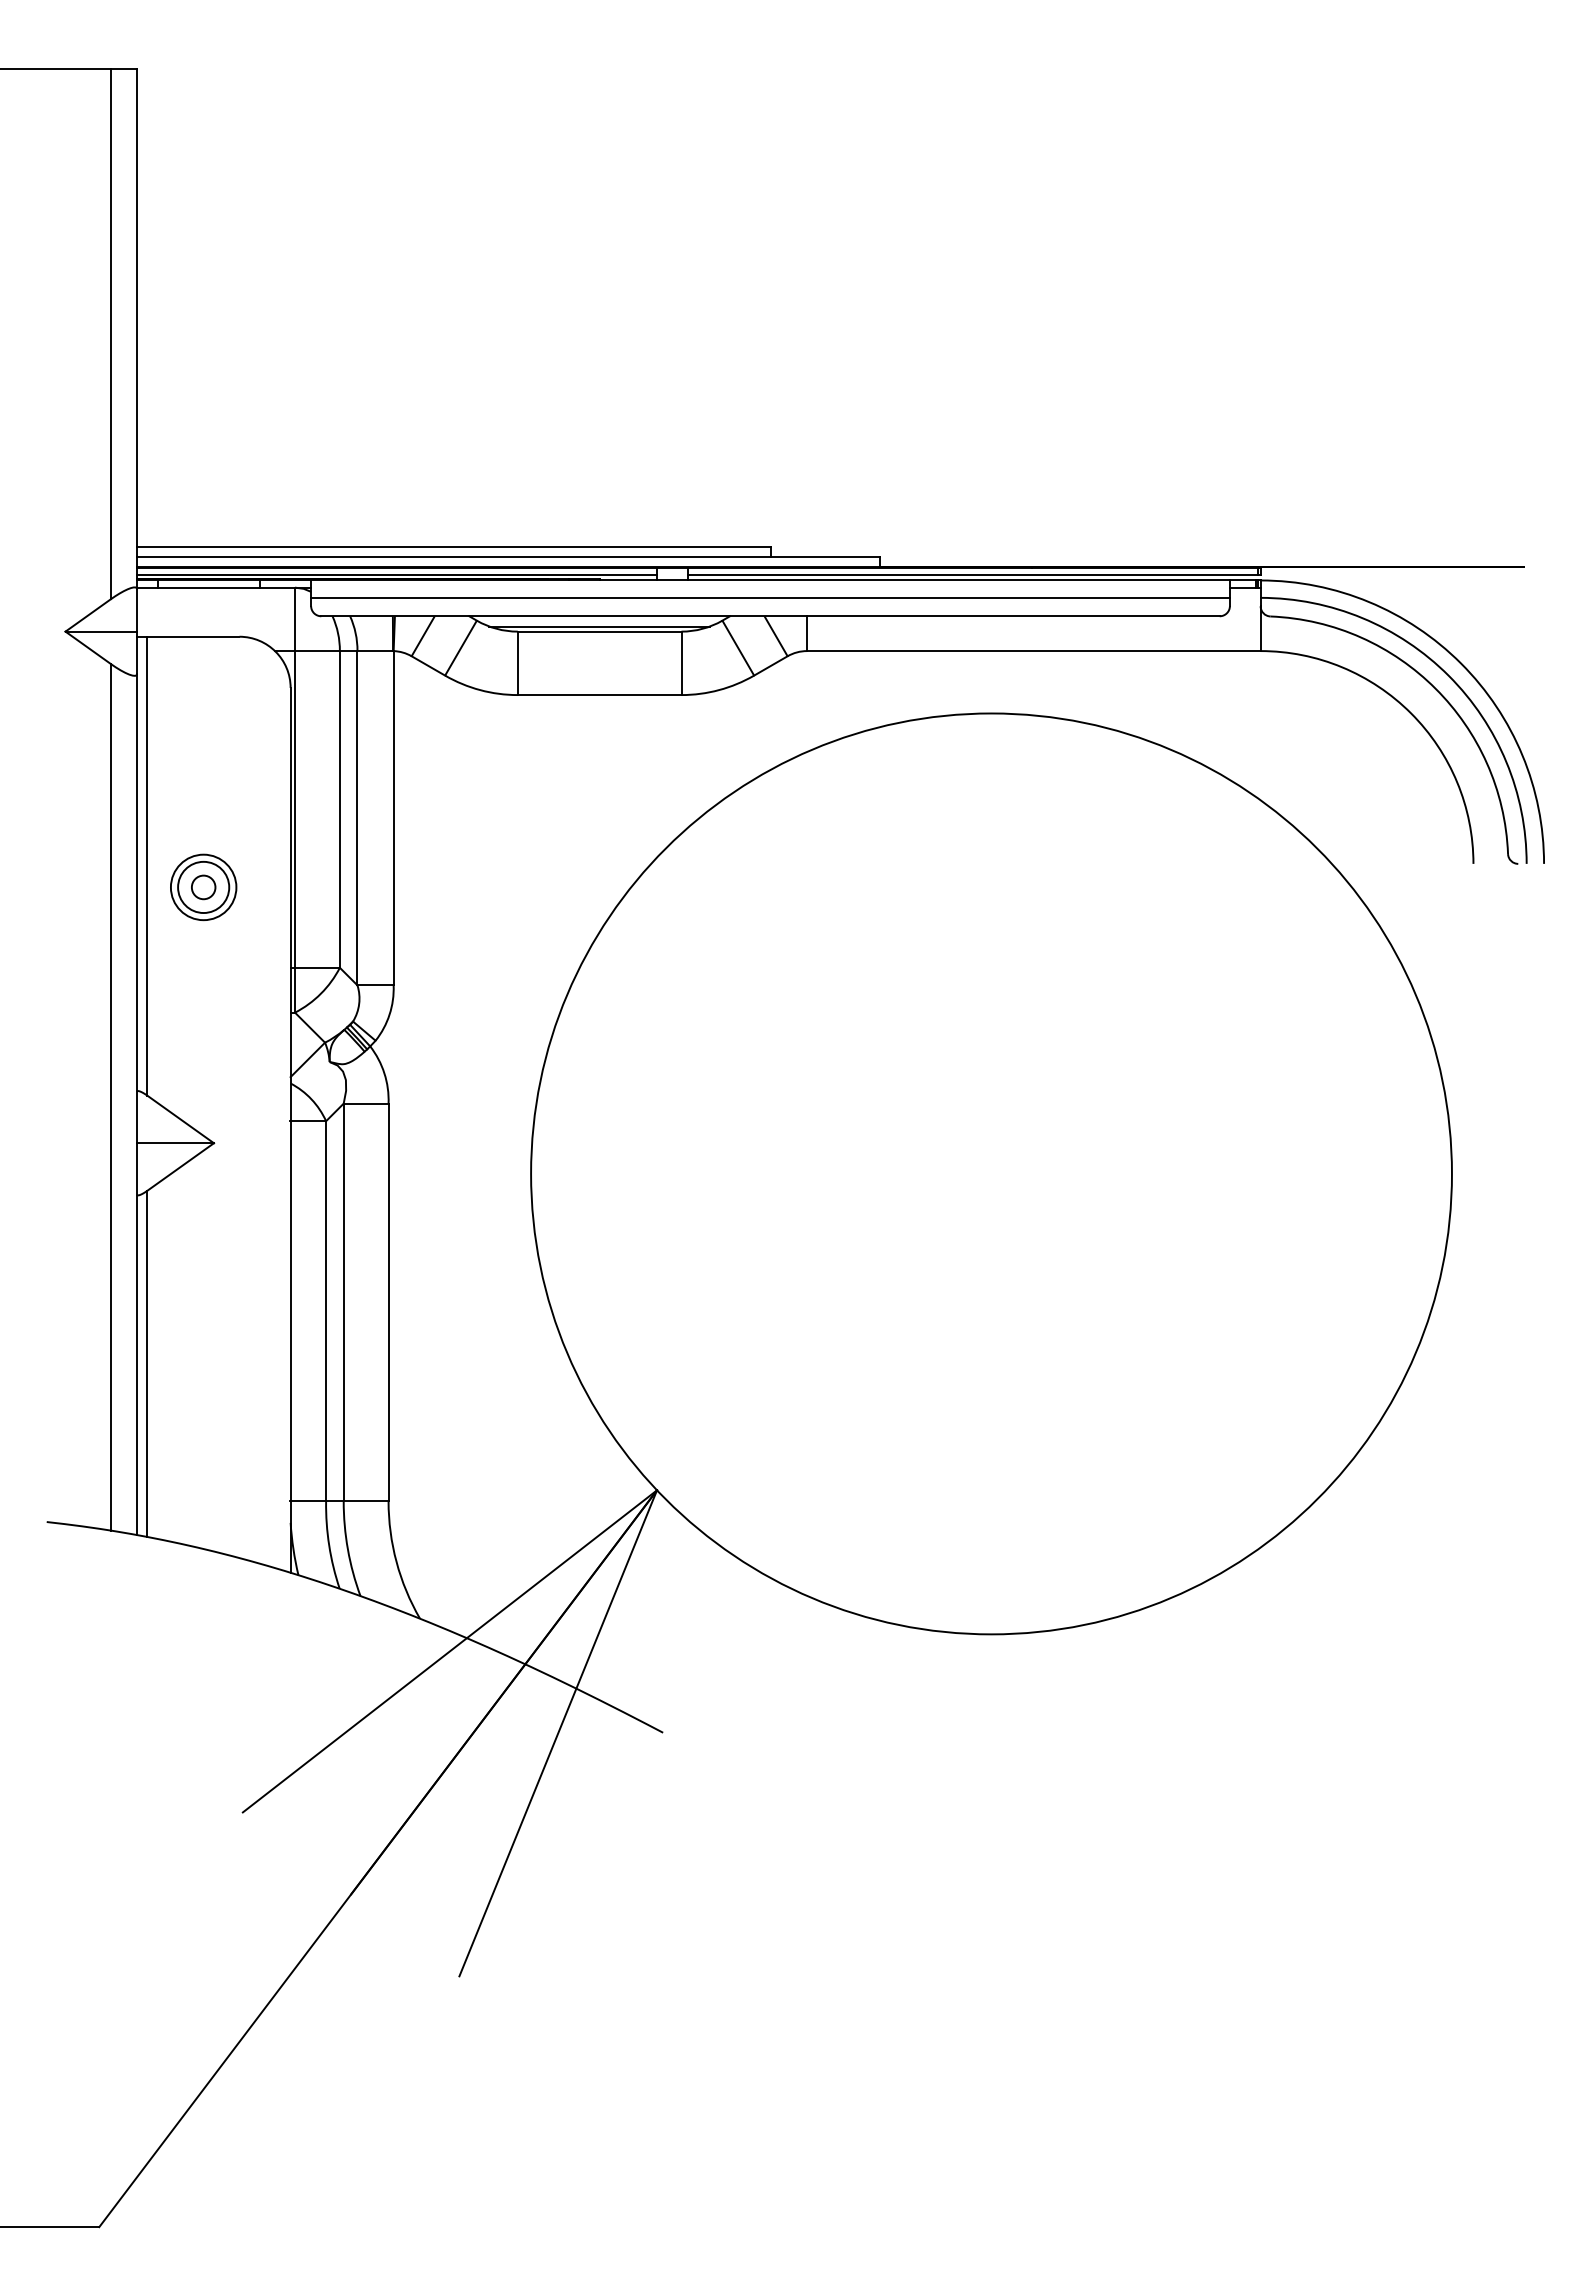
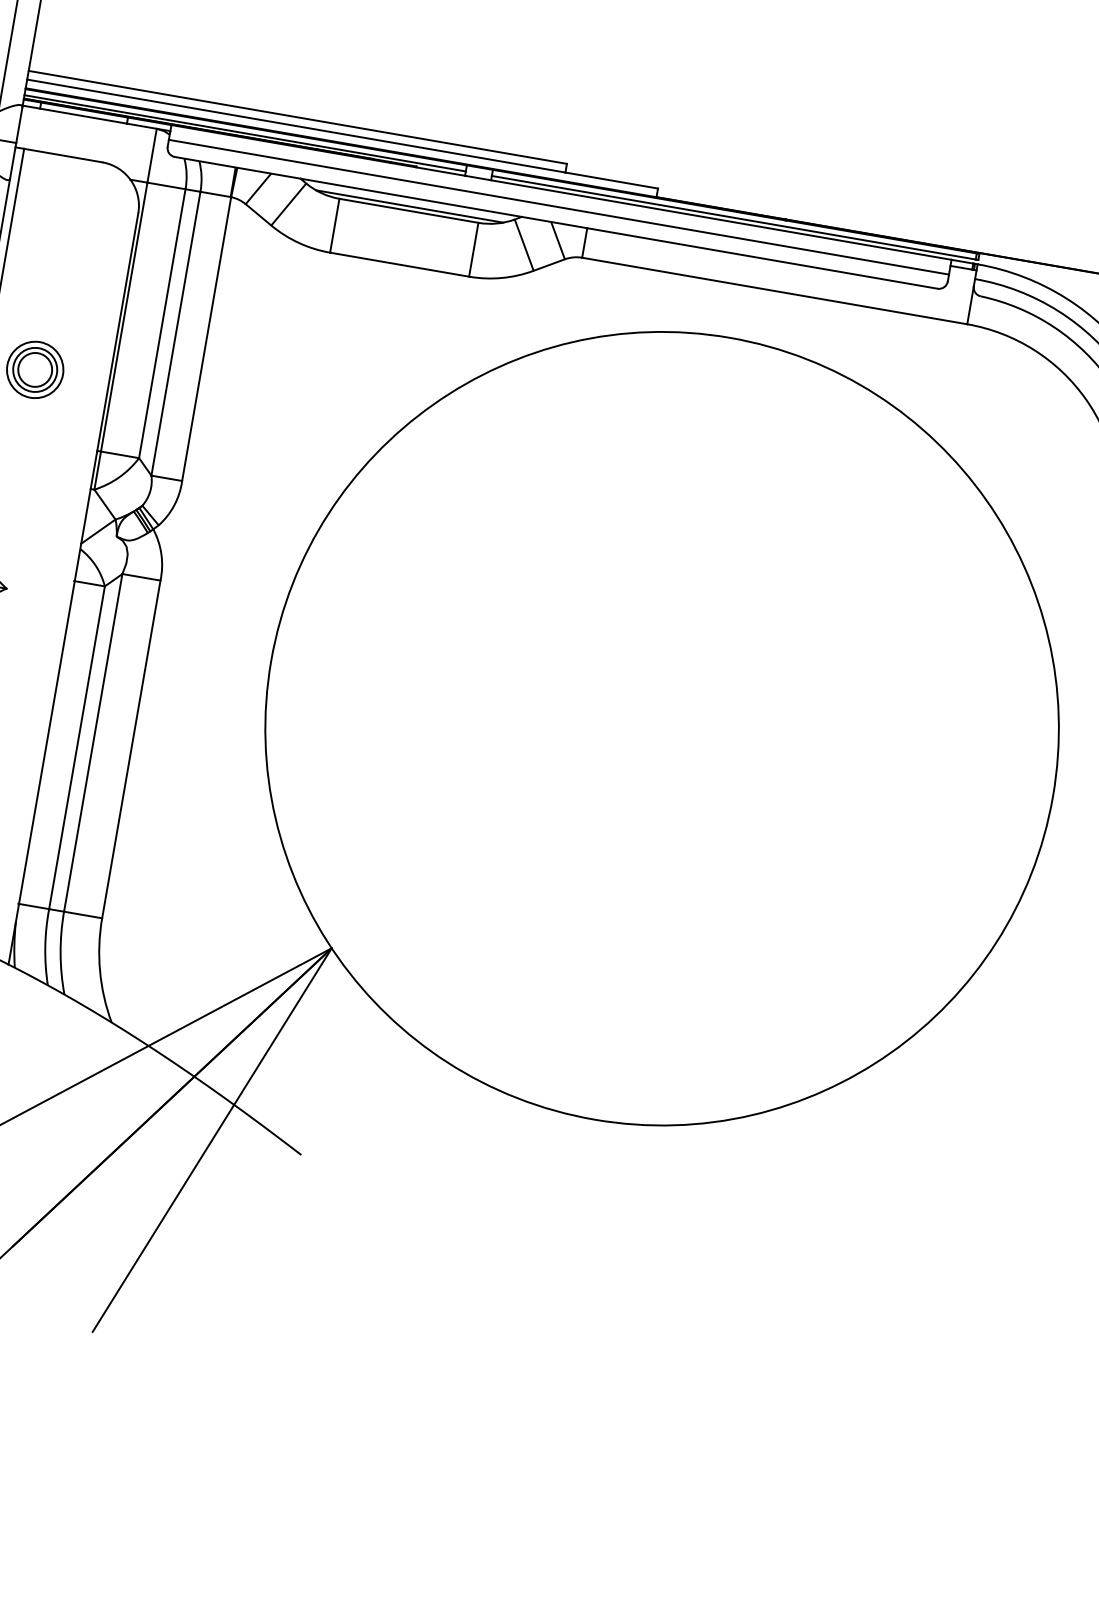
circle: (203, 887) -> (35, 369), size x1.67

